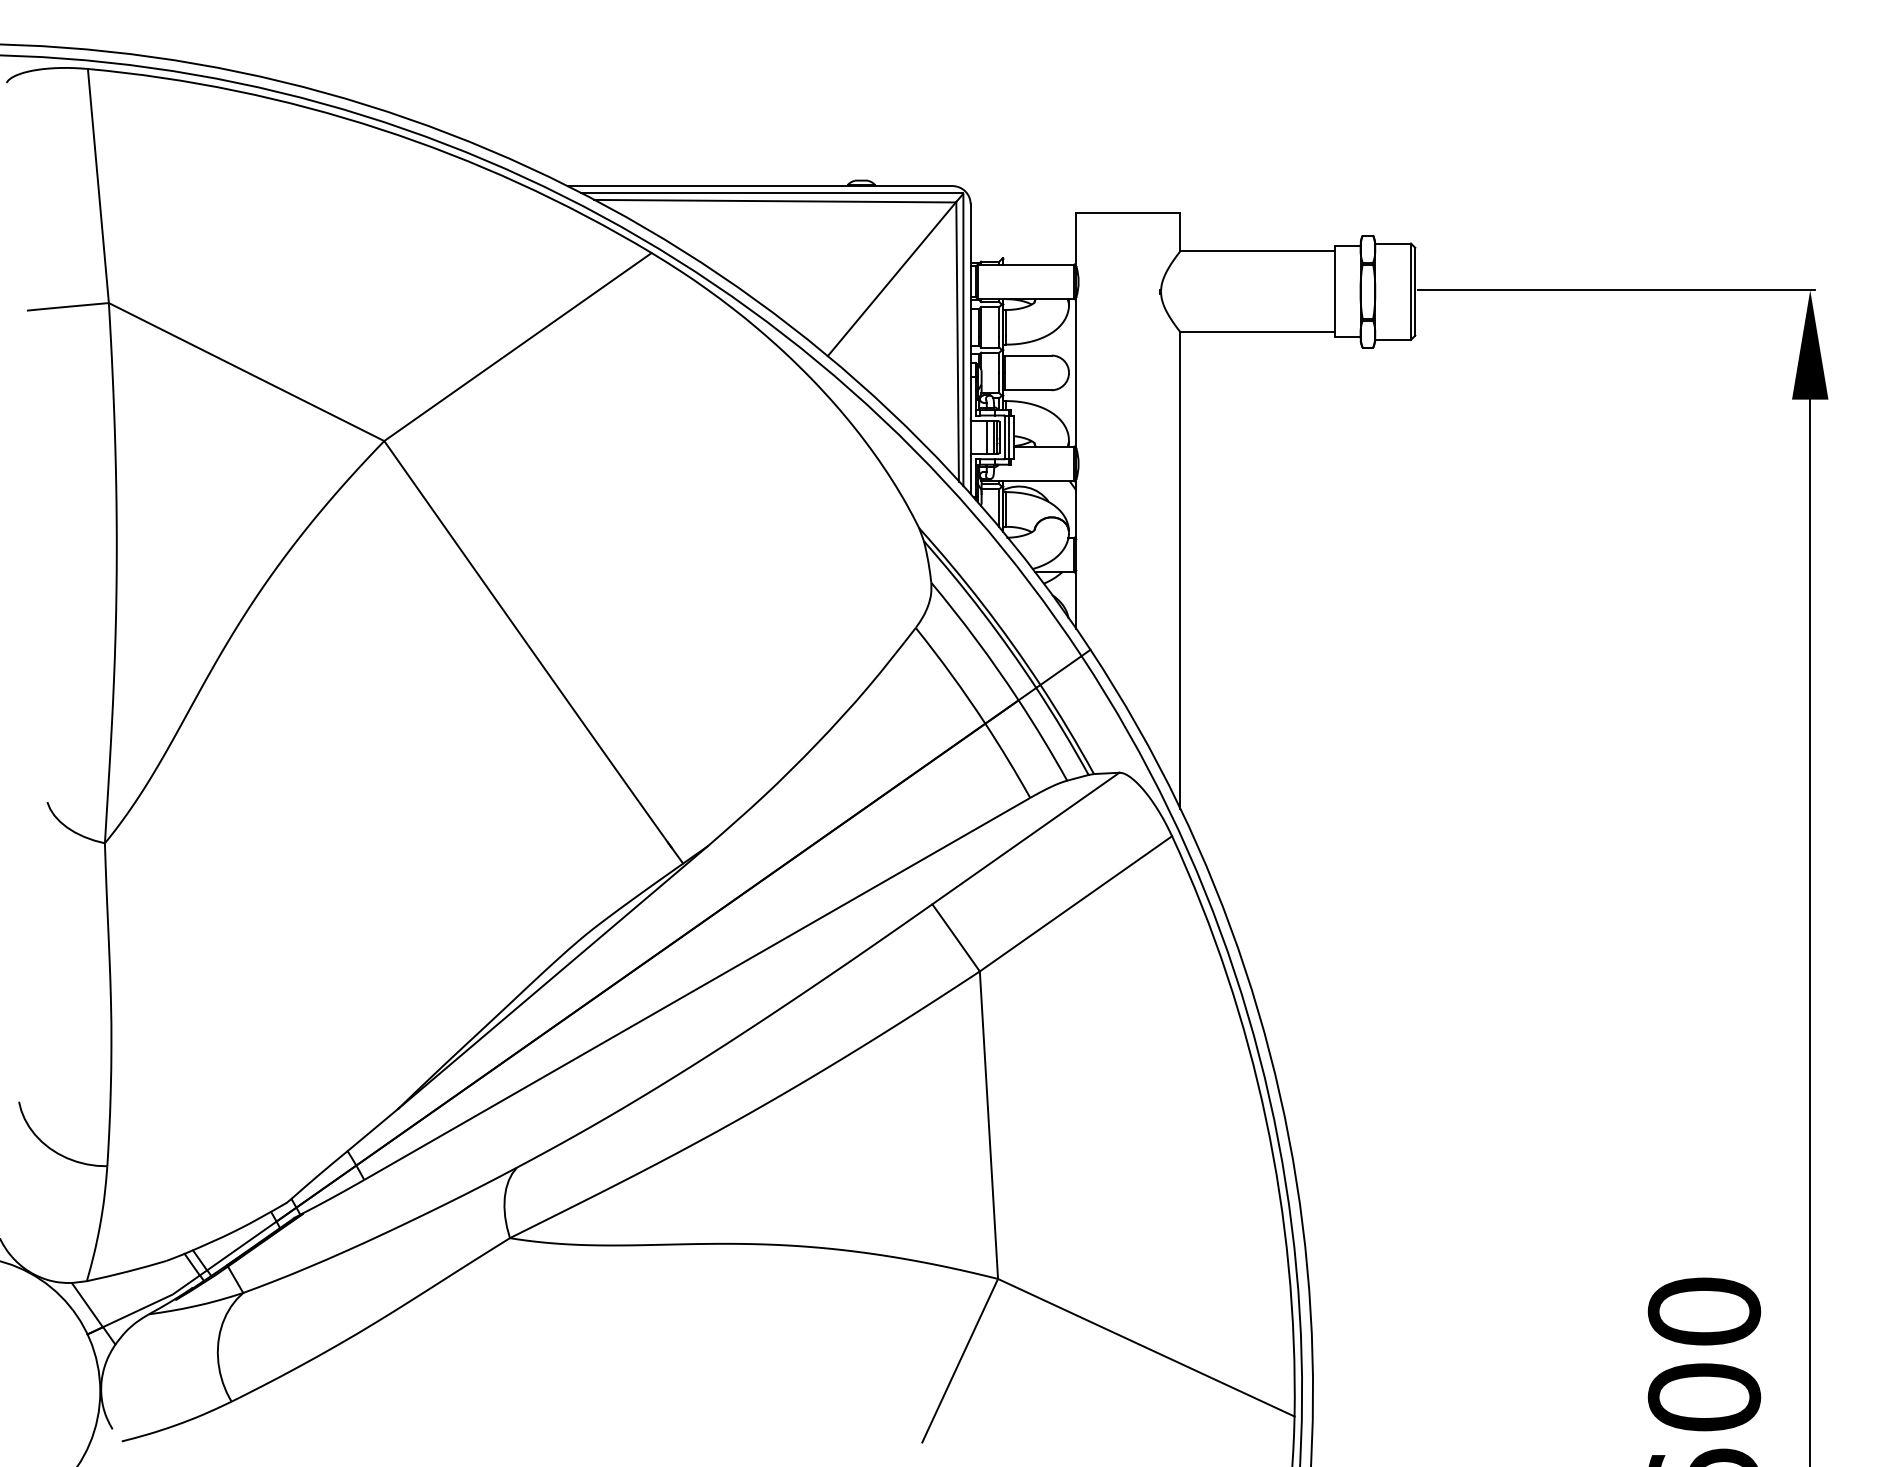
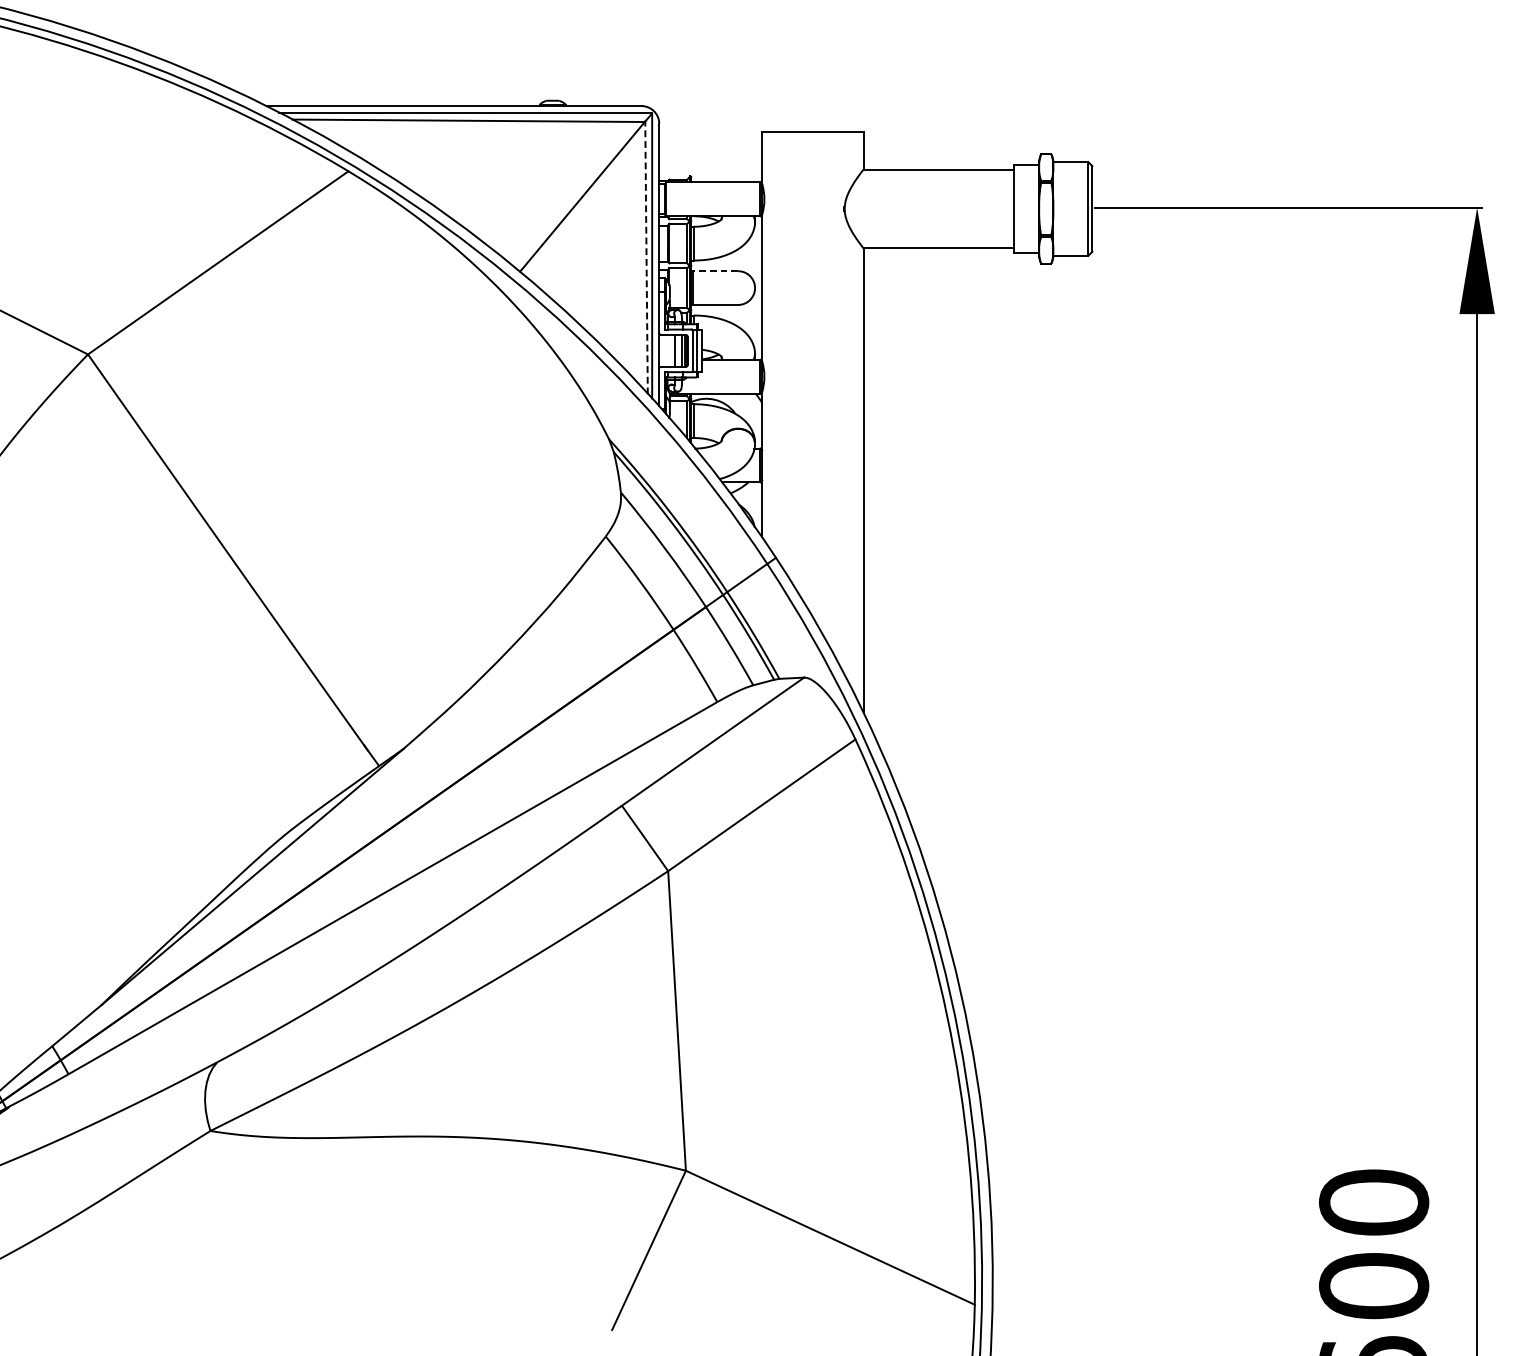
line: (957, 341) -> (646, 257), solid -> dashed
line: (1028, 355) -> (715, 271), solid -> dashed

